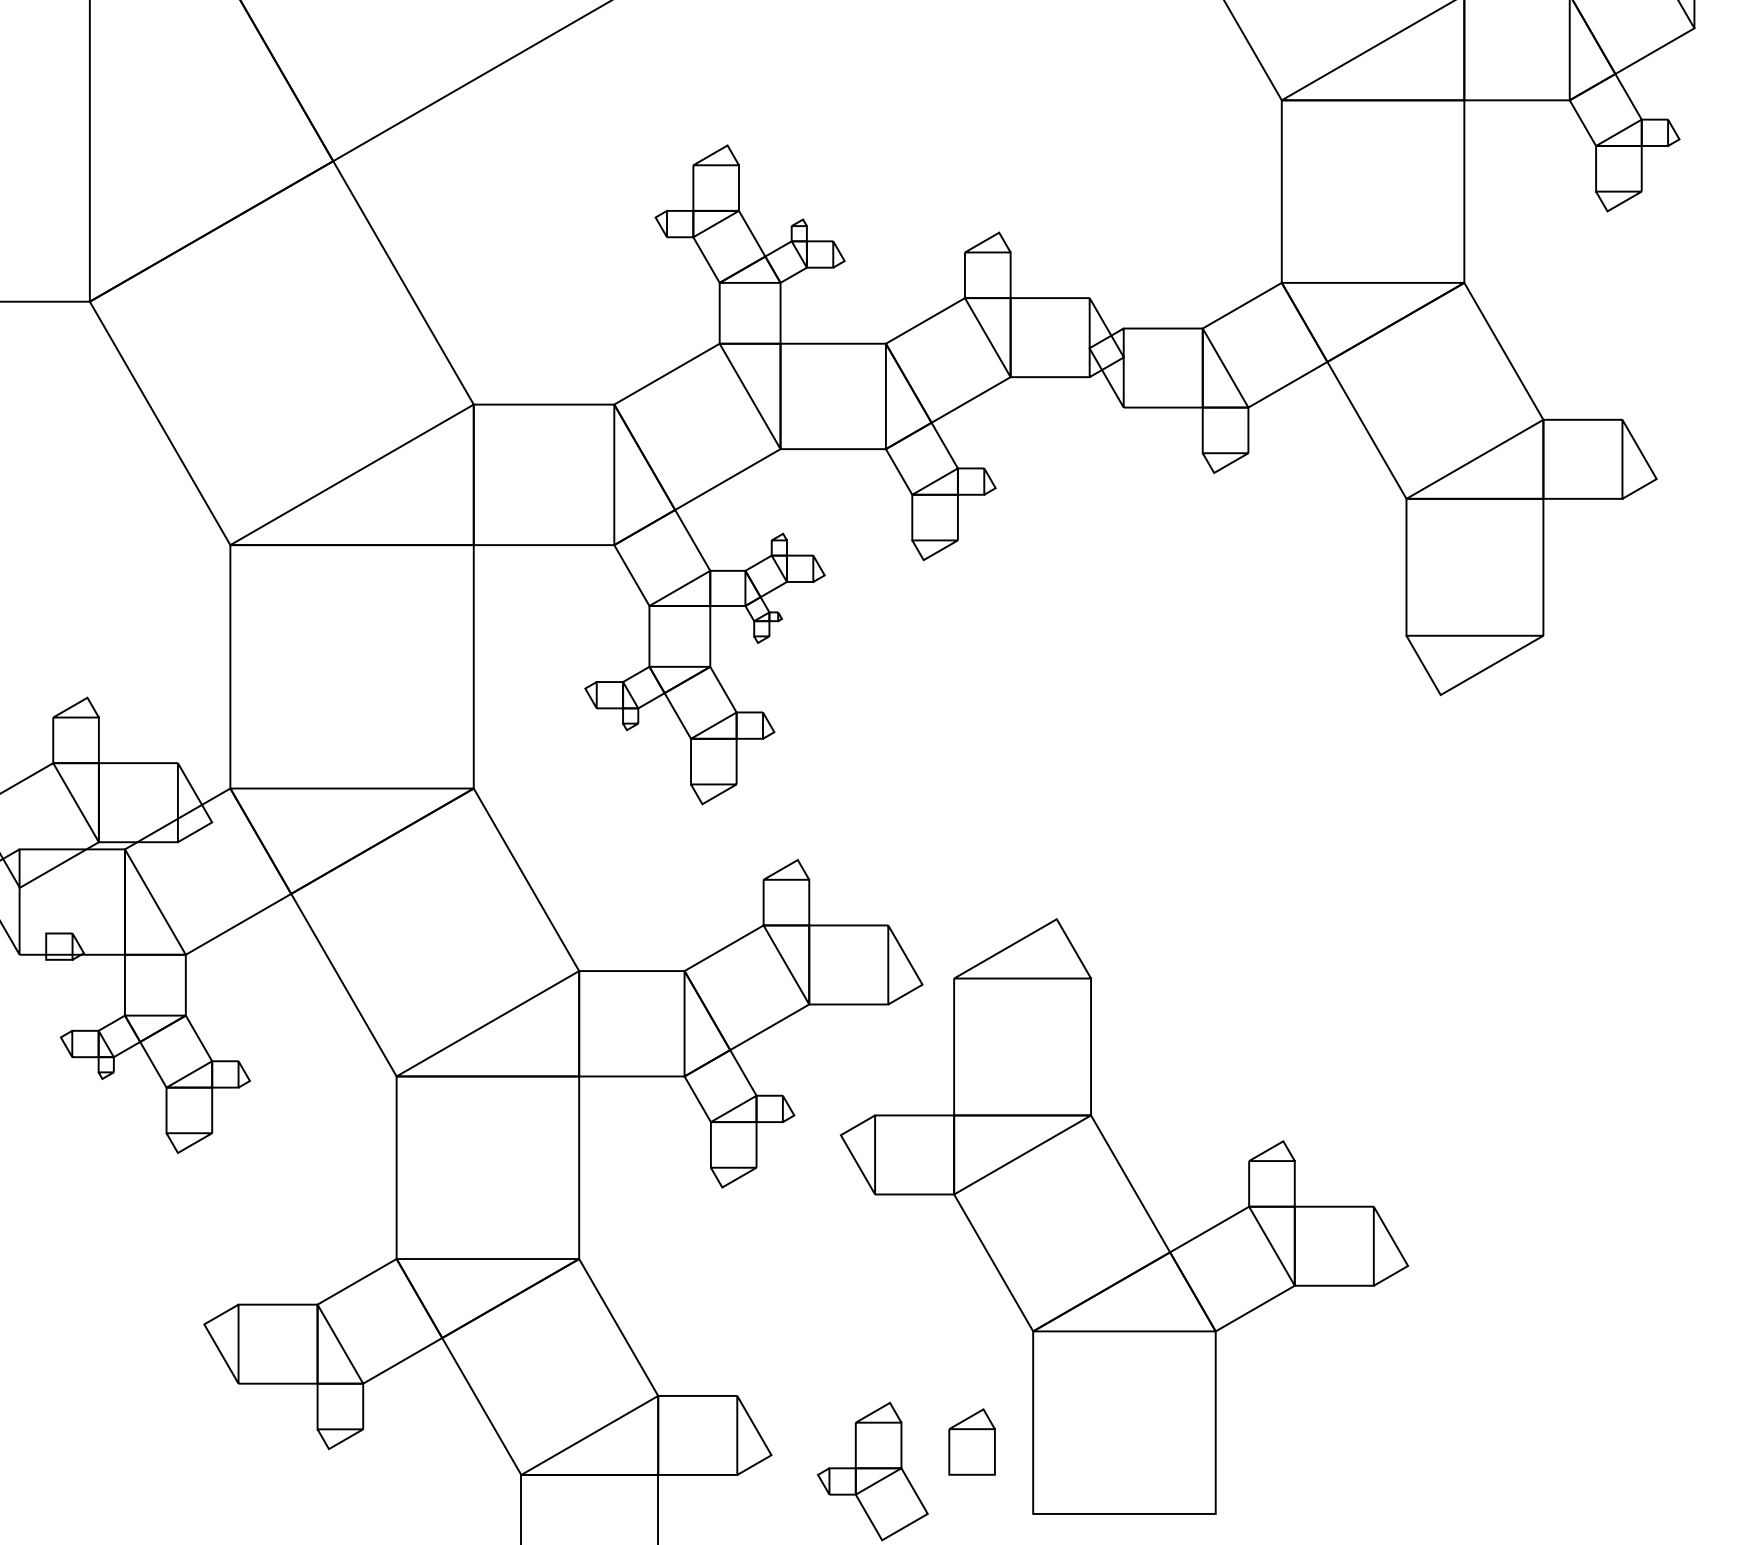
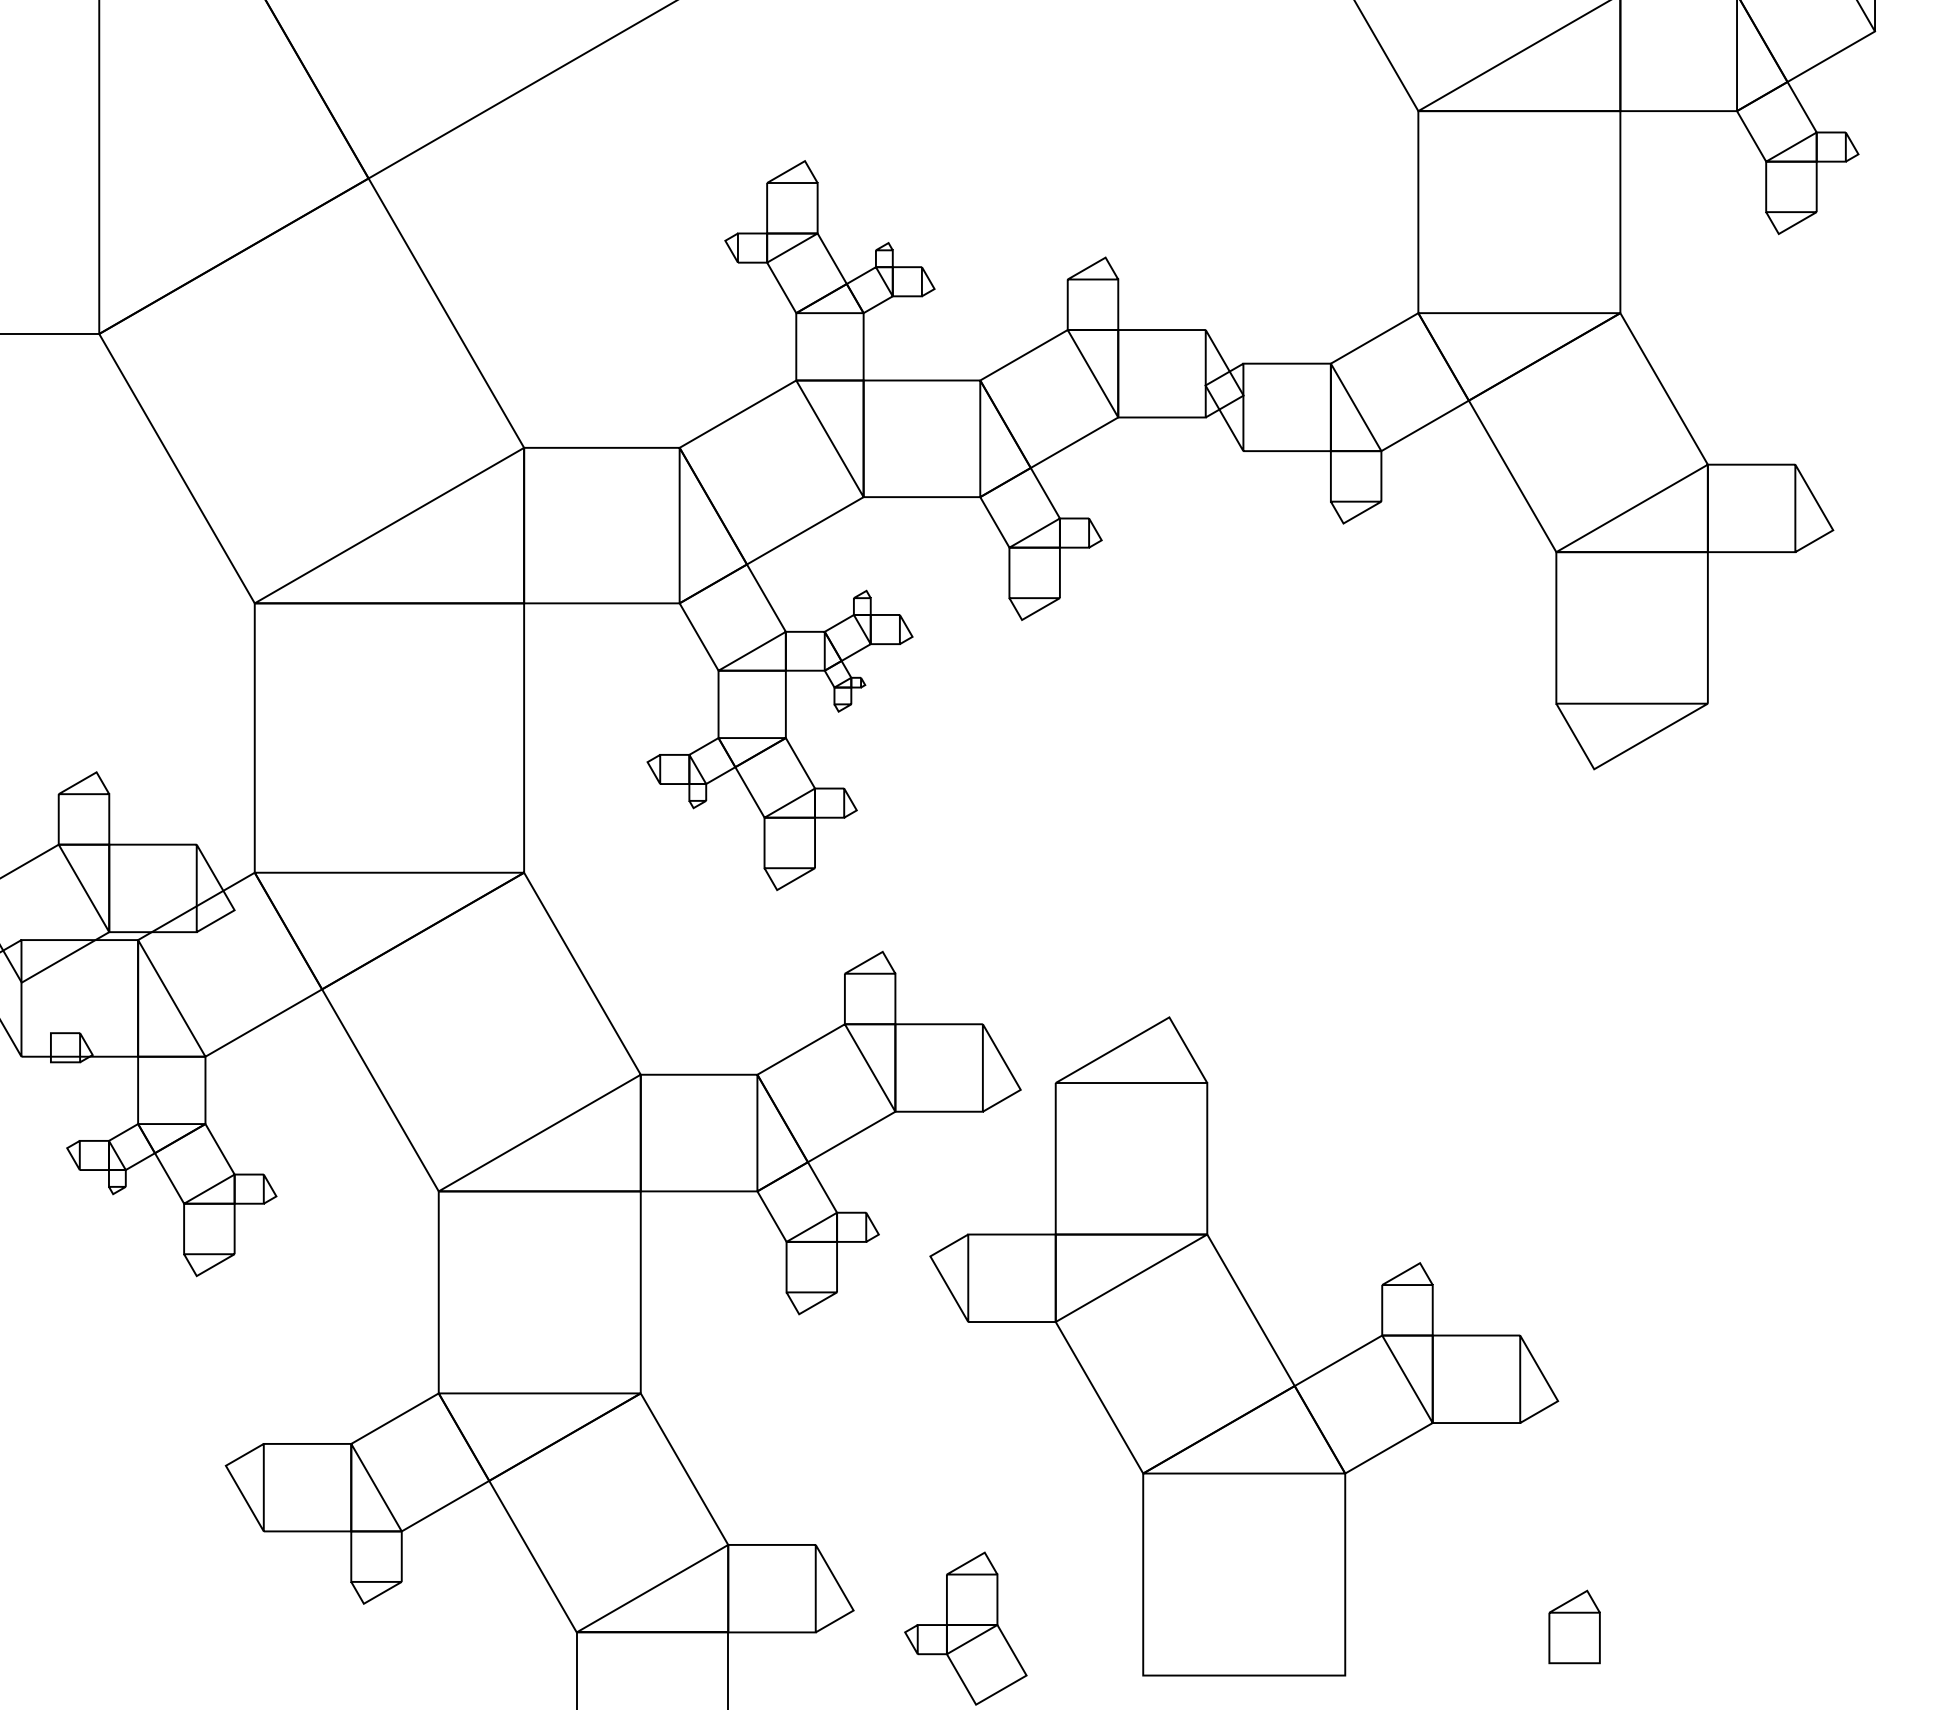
curve: (971, 1429) -> (1574, 1613), moved

